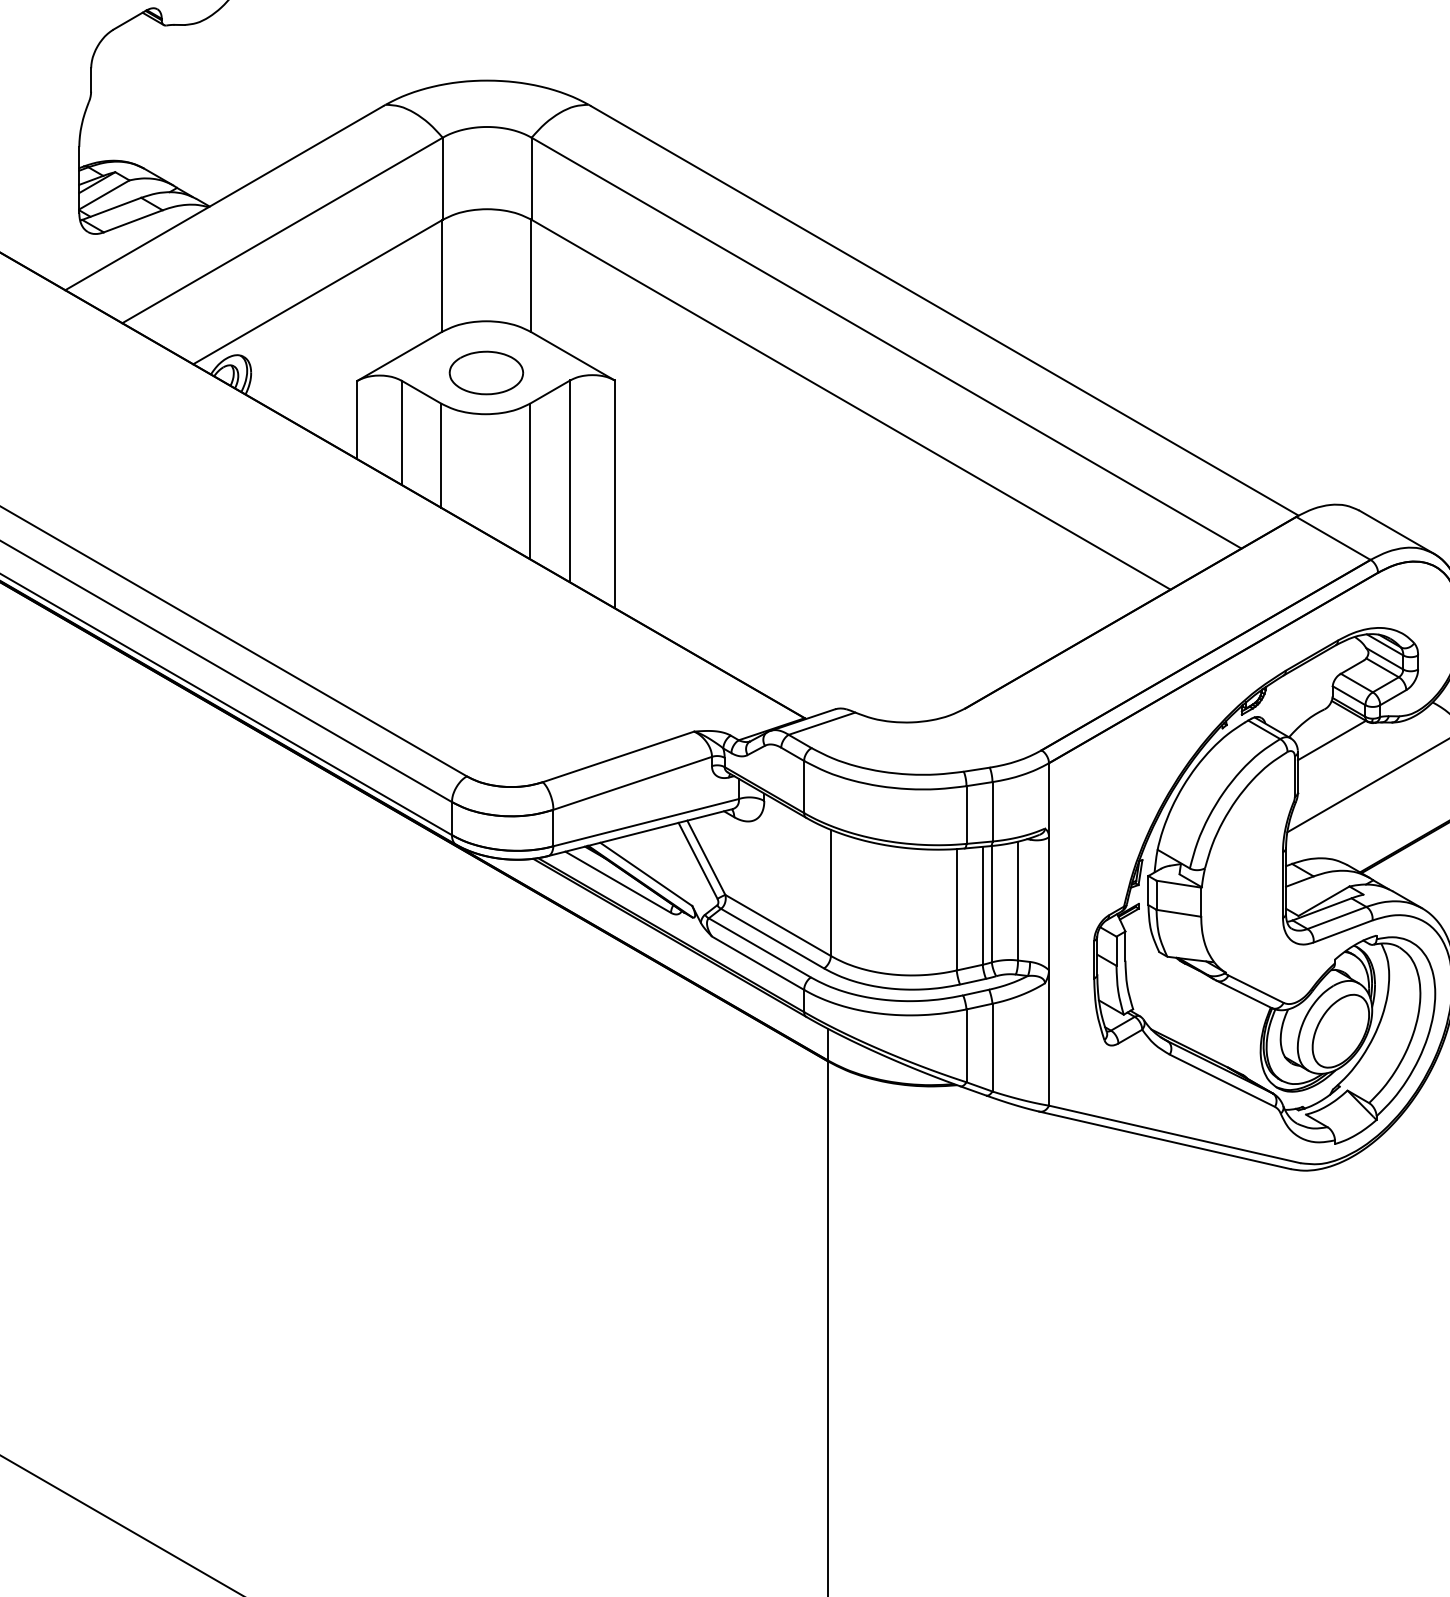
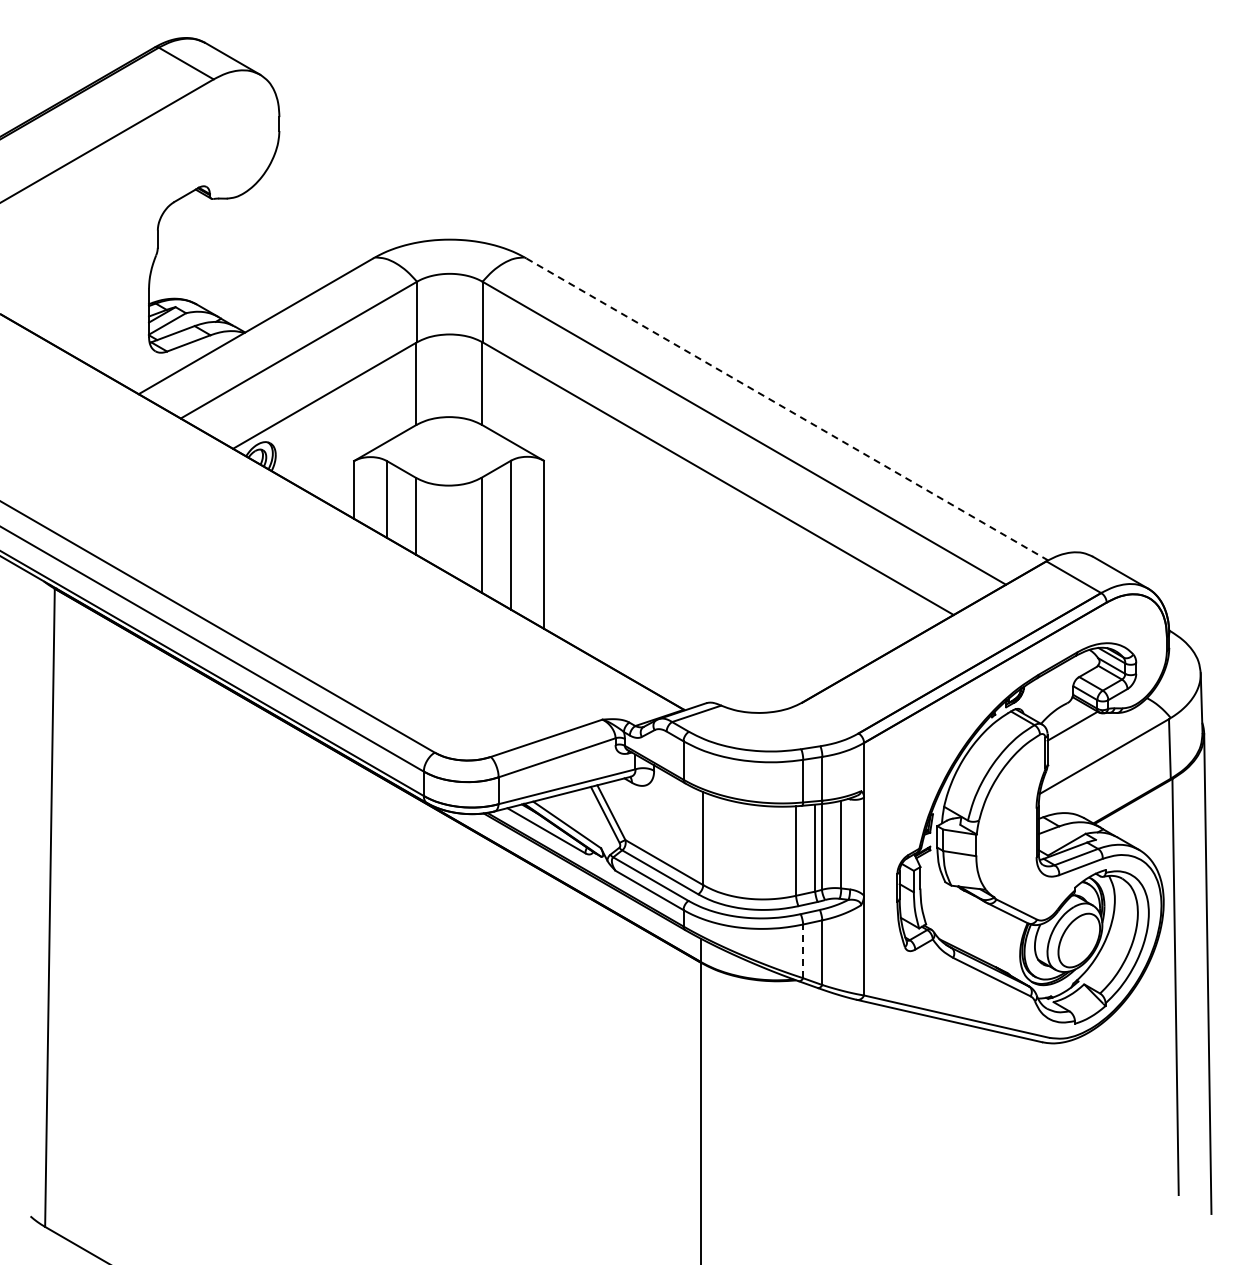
line: (945, 310) -> (787, 409), solid -> dashed
part: (486, 372) -> (449, 454), removed
line: (966, 1046) -> (803, 951), solid -> dashed

